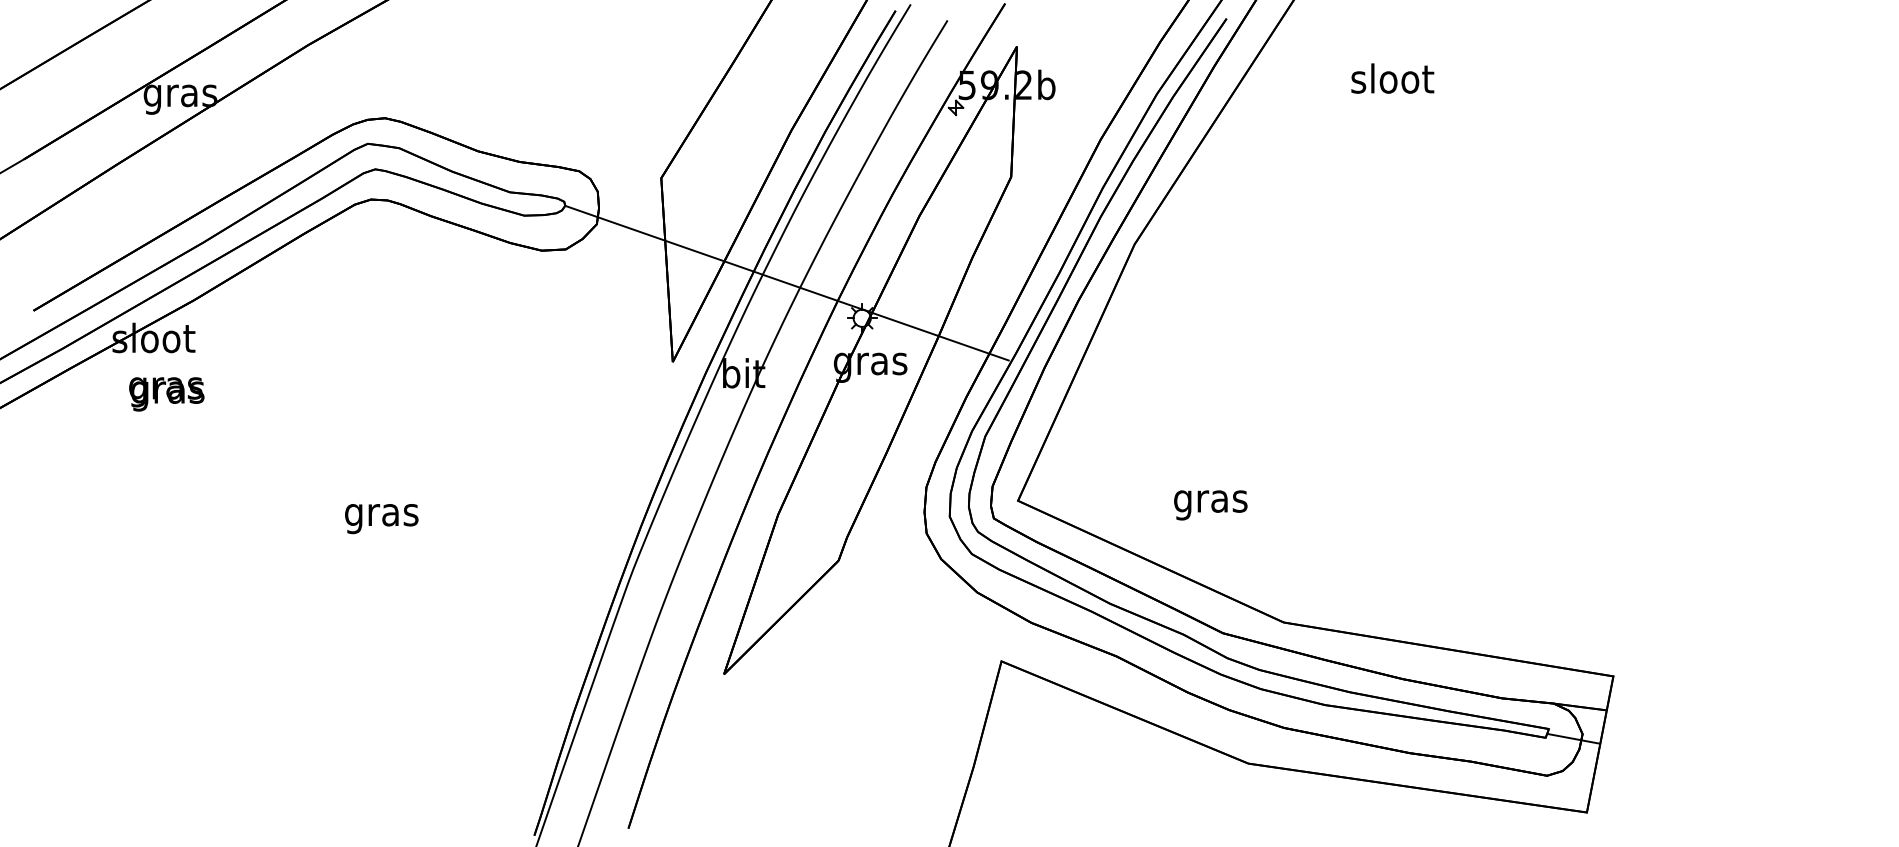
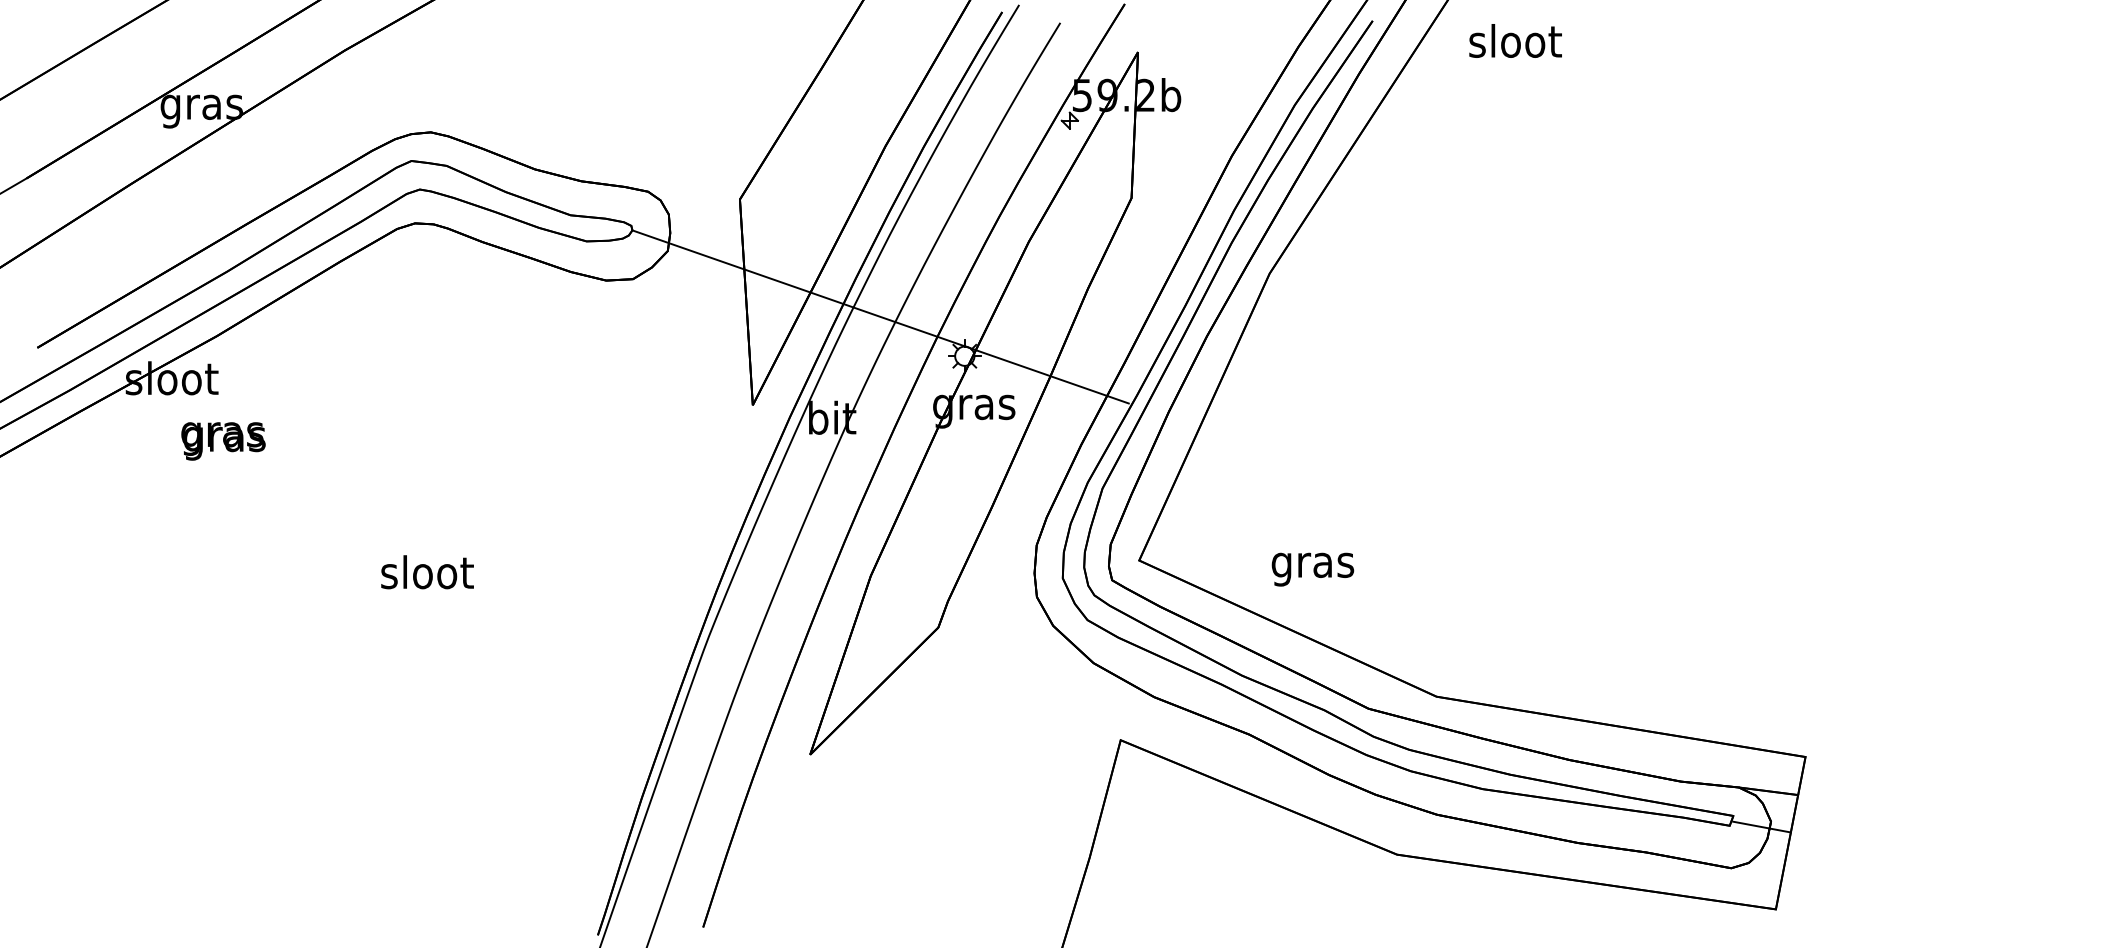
text: (1392, 78) -> (1515, 40), moved
text: (166, 394) -> (223, 441), moved
text: (1210, 505) -> (1312, 569), moved
text: (382, 515) -> (427, 576), gras -> sloot

